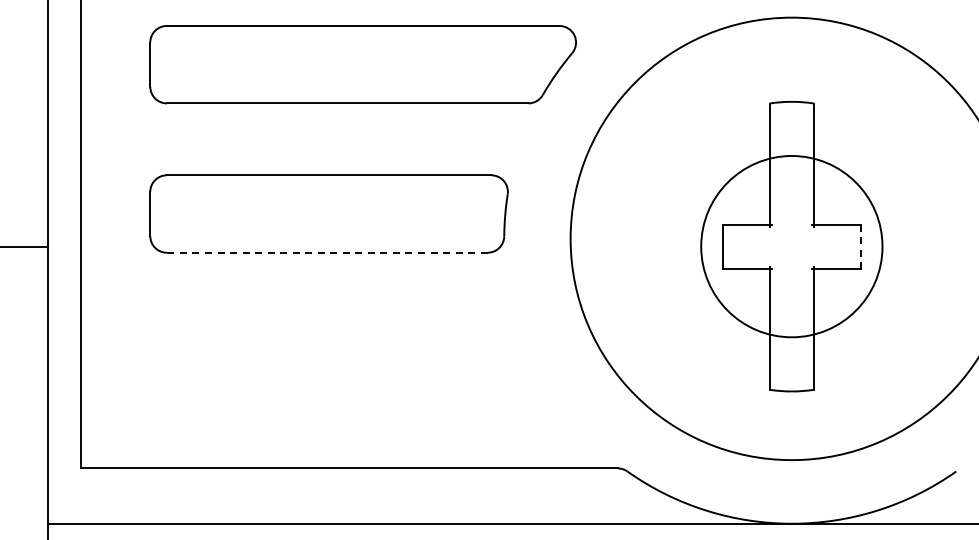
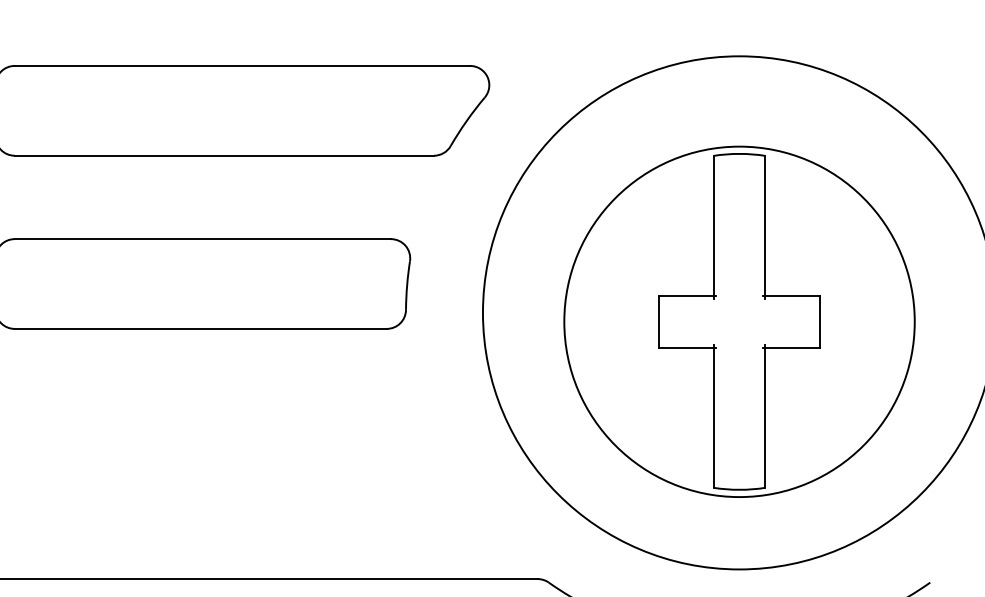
circle: (791, 246) -> (739, 321), size x1.67
line: (860, 247) -> (819, 322), dashed -> solid
line: (326, 252) -> (199, 328), dashed -> solid

